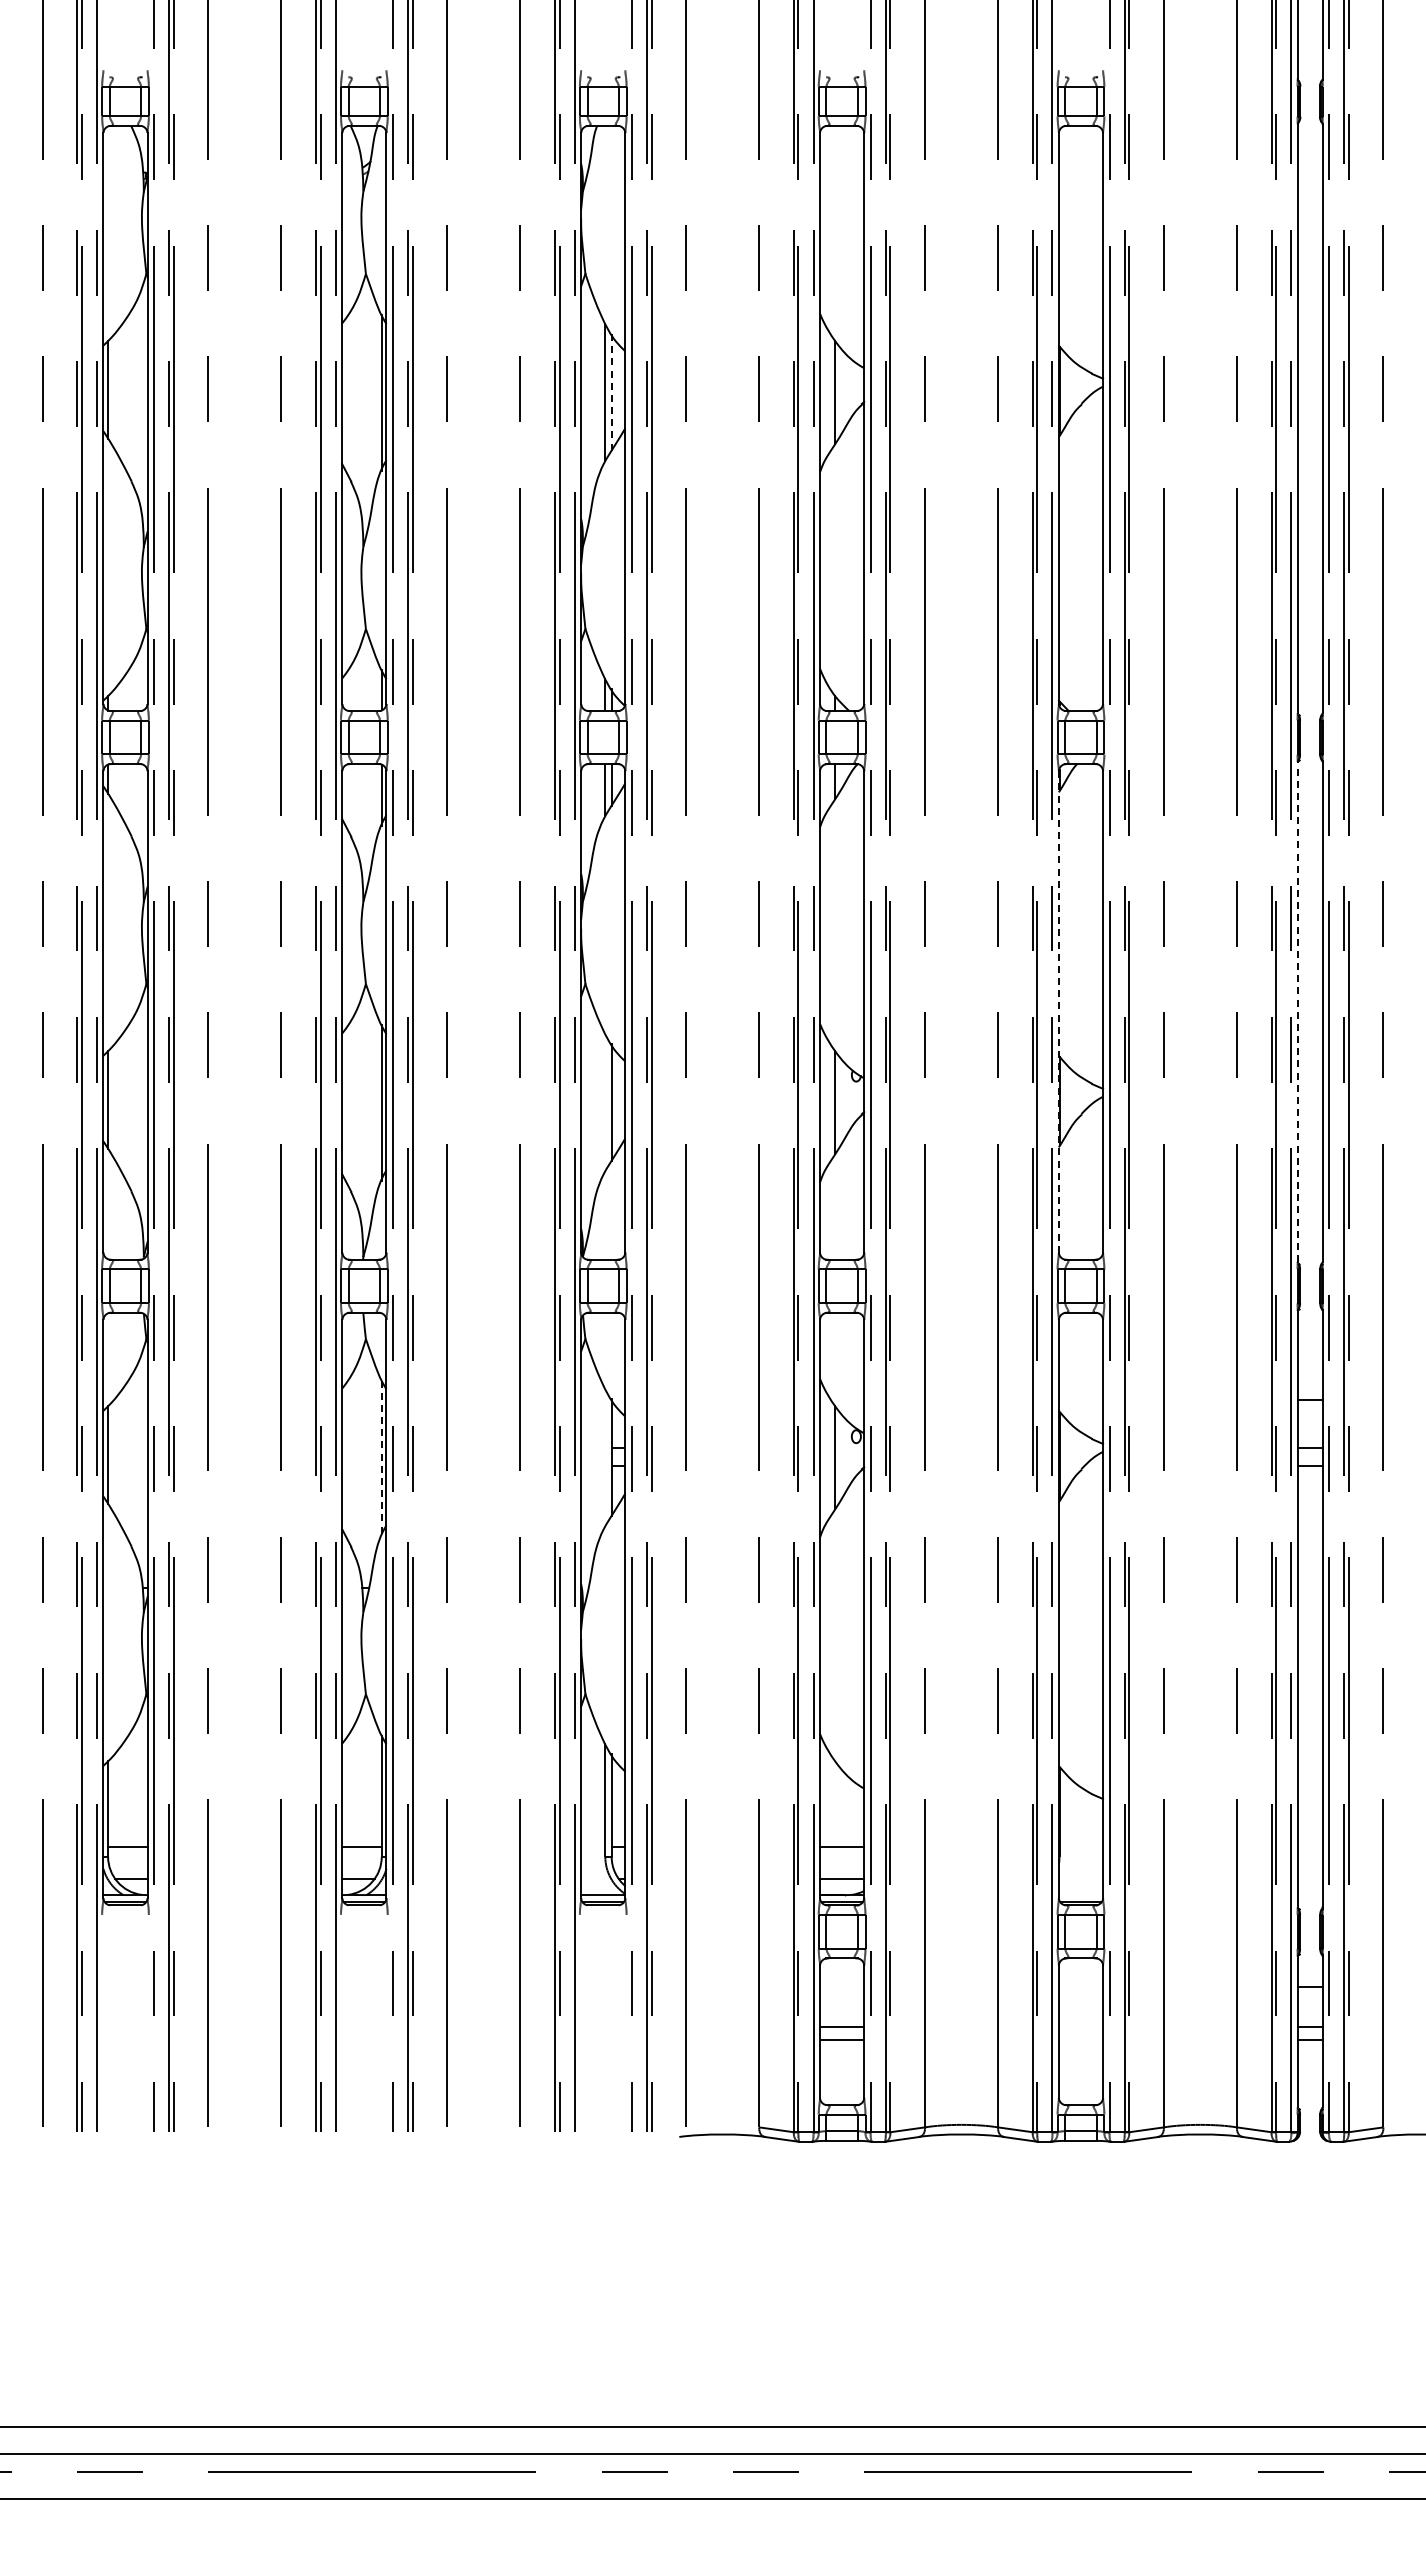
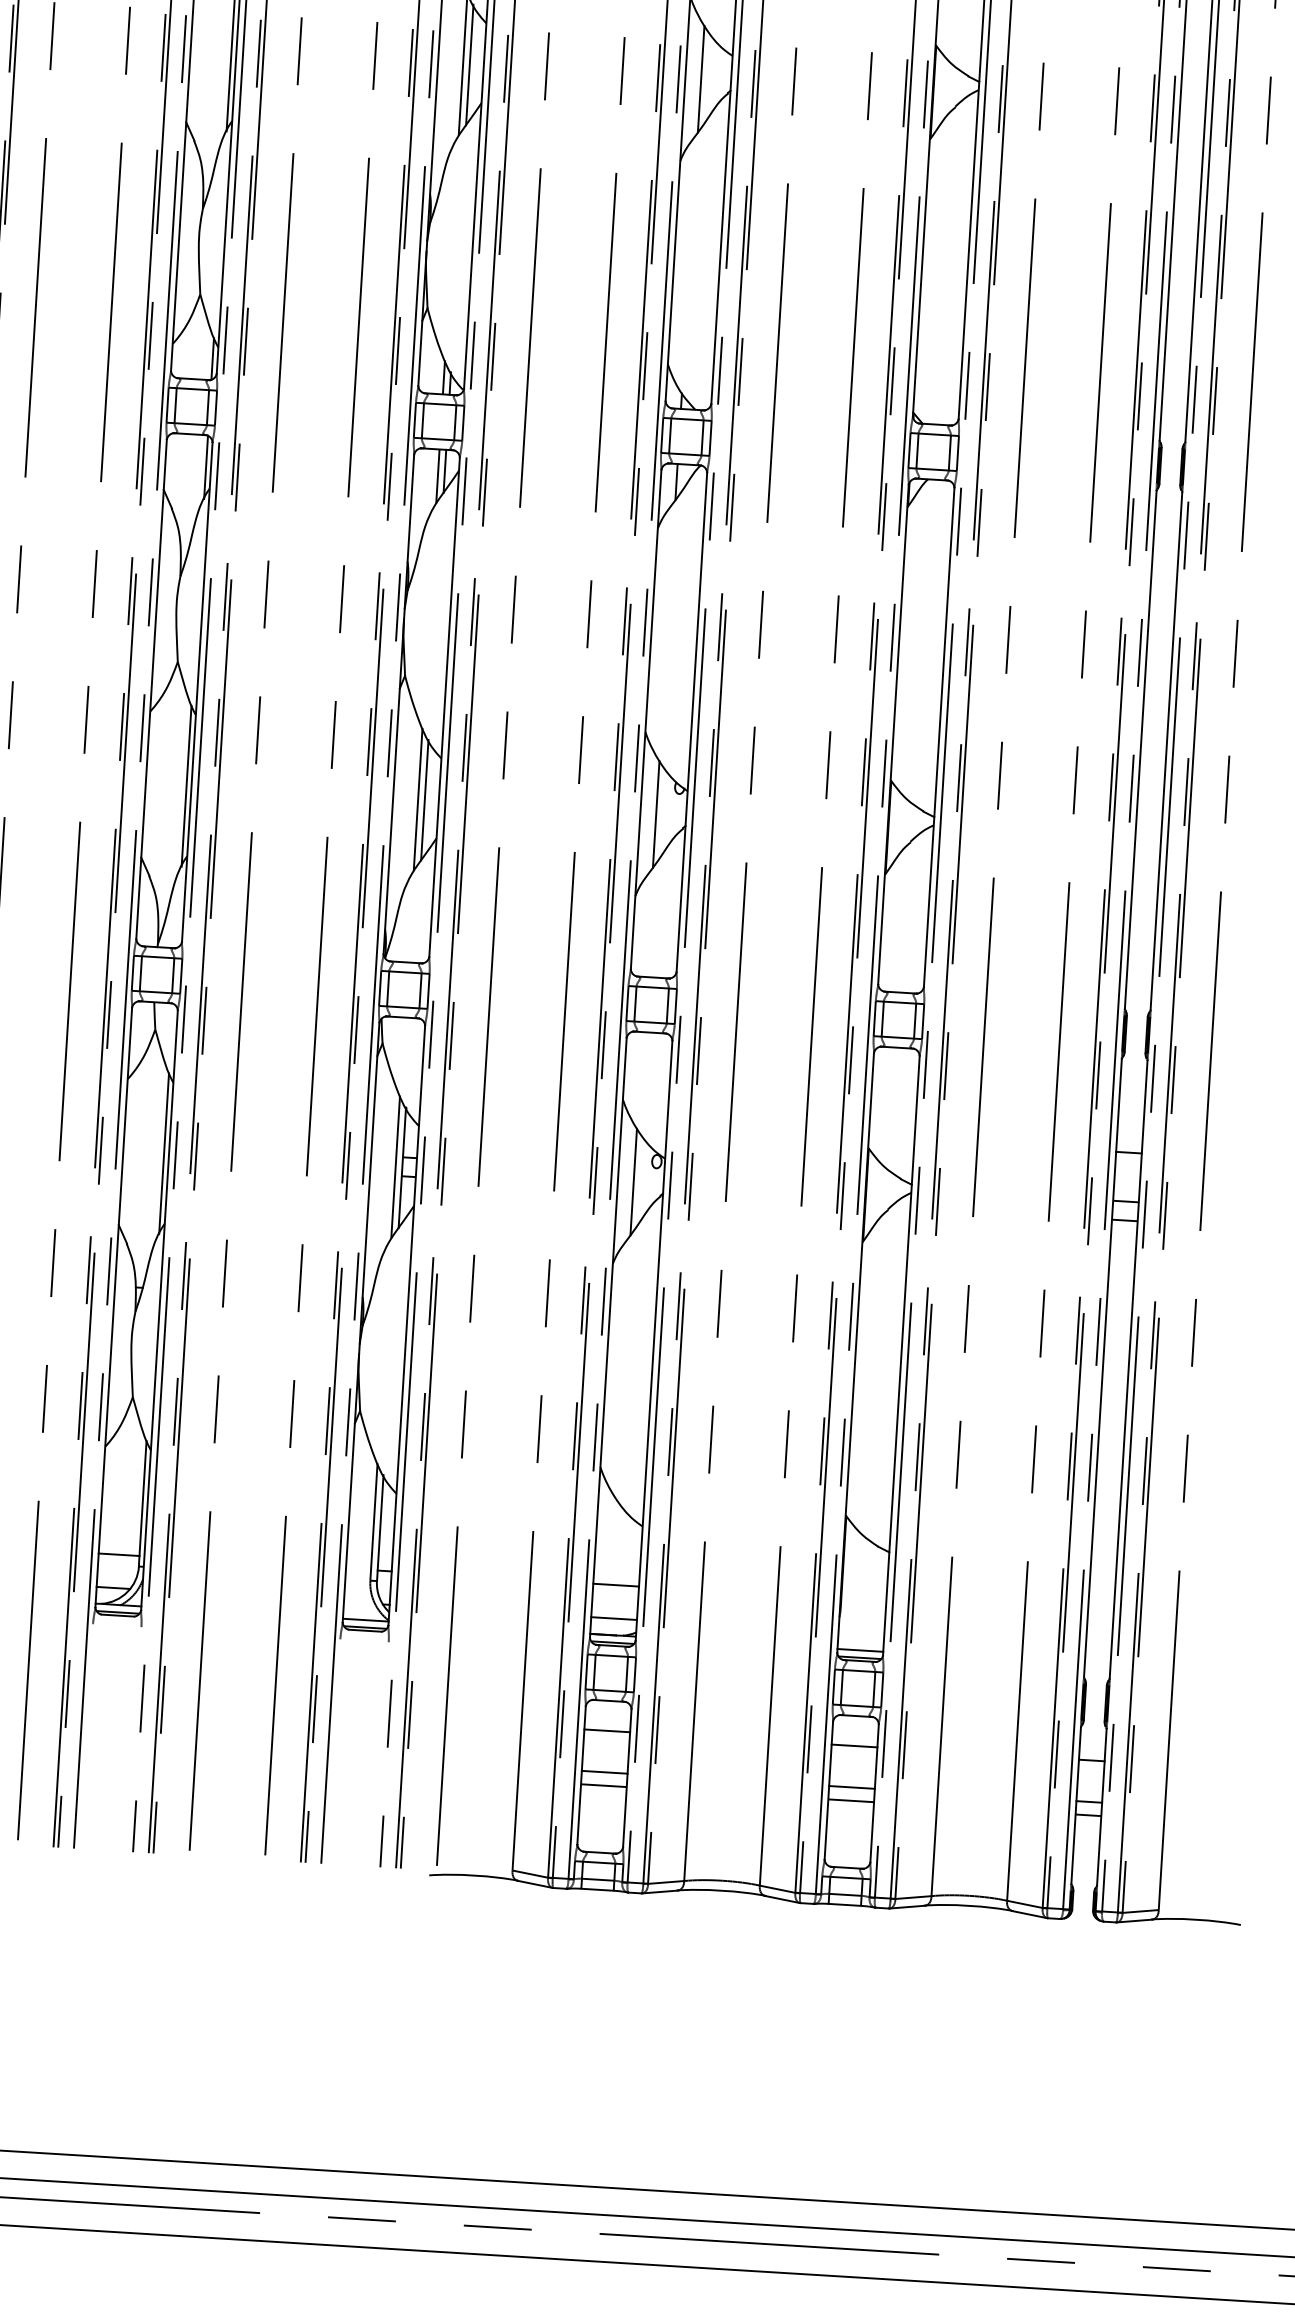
line: (611, 391) -> (469, 64), dashed -> solid
line: (1058, 1011) -> (893, 734), dashed -> solid
line: (1297, 1011) -> (1140, 749), dashed -> solid
line: (605, 1102) -> (418, 799), added
line: (605, 1457) -> (395, 1167), added
line: (381, 1458) -> (163, 1154), dashed -> solid
line: (1080, 1895) -> (859, 1650), added
line: (842, 1987) -> (607, 1730), added
line: (1080, 1987) -> (854, 1746), added
line: (1080, 2027) -> (851, 1787), added
line: (1080, 2040) -> (850, 1800), added

